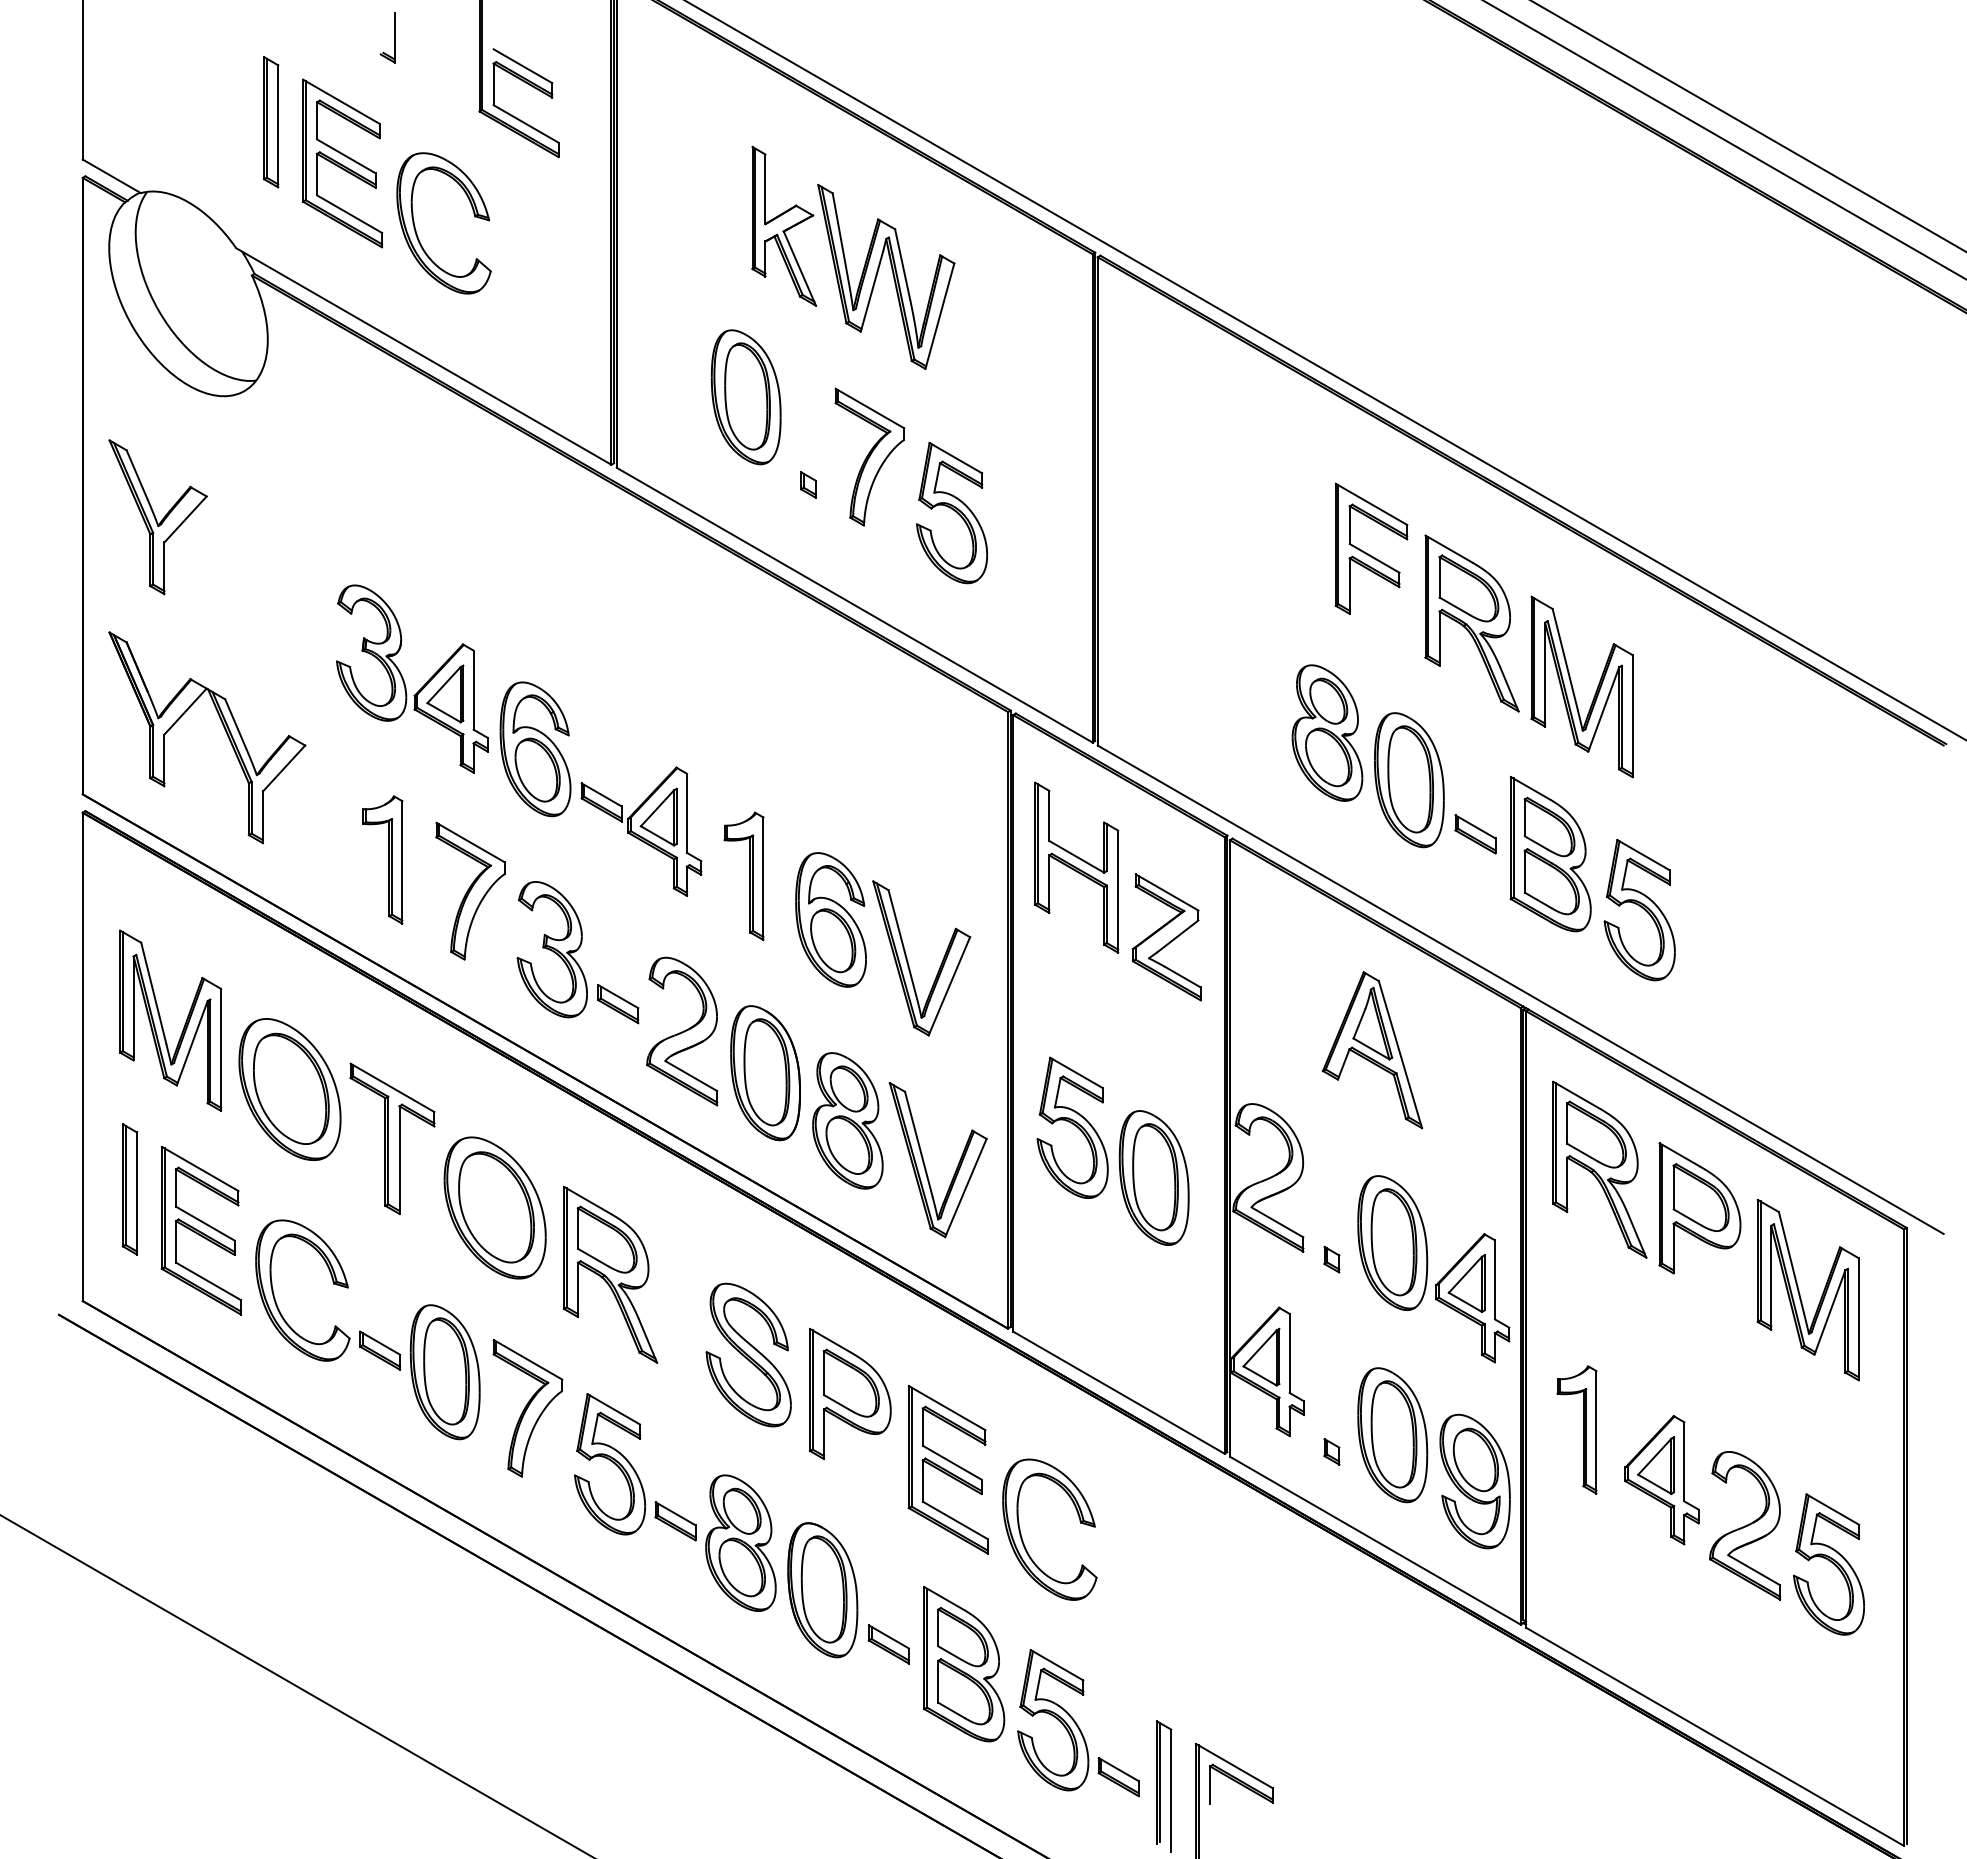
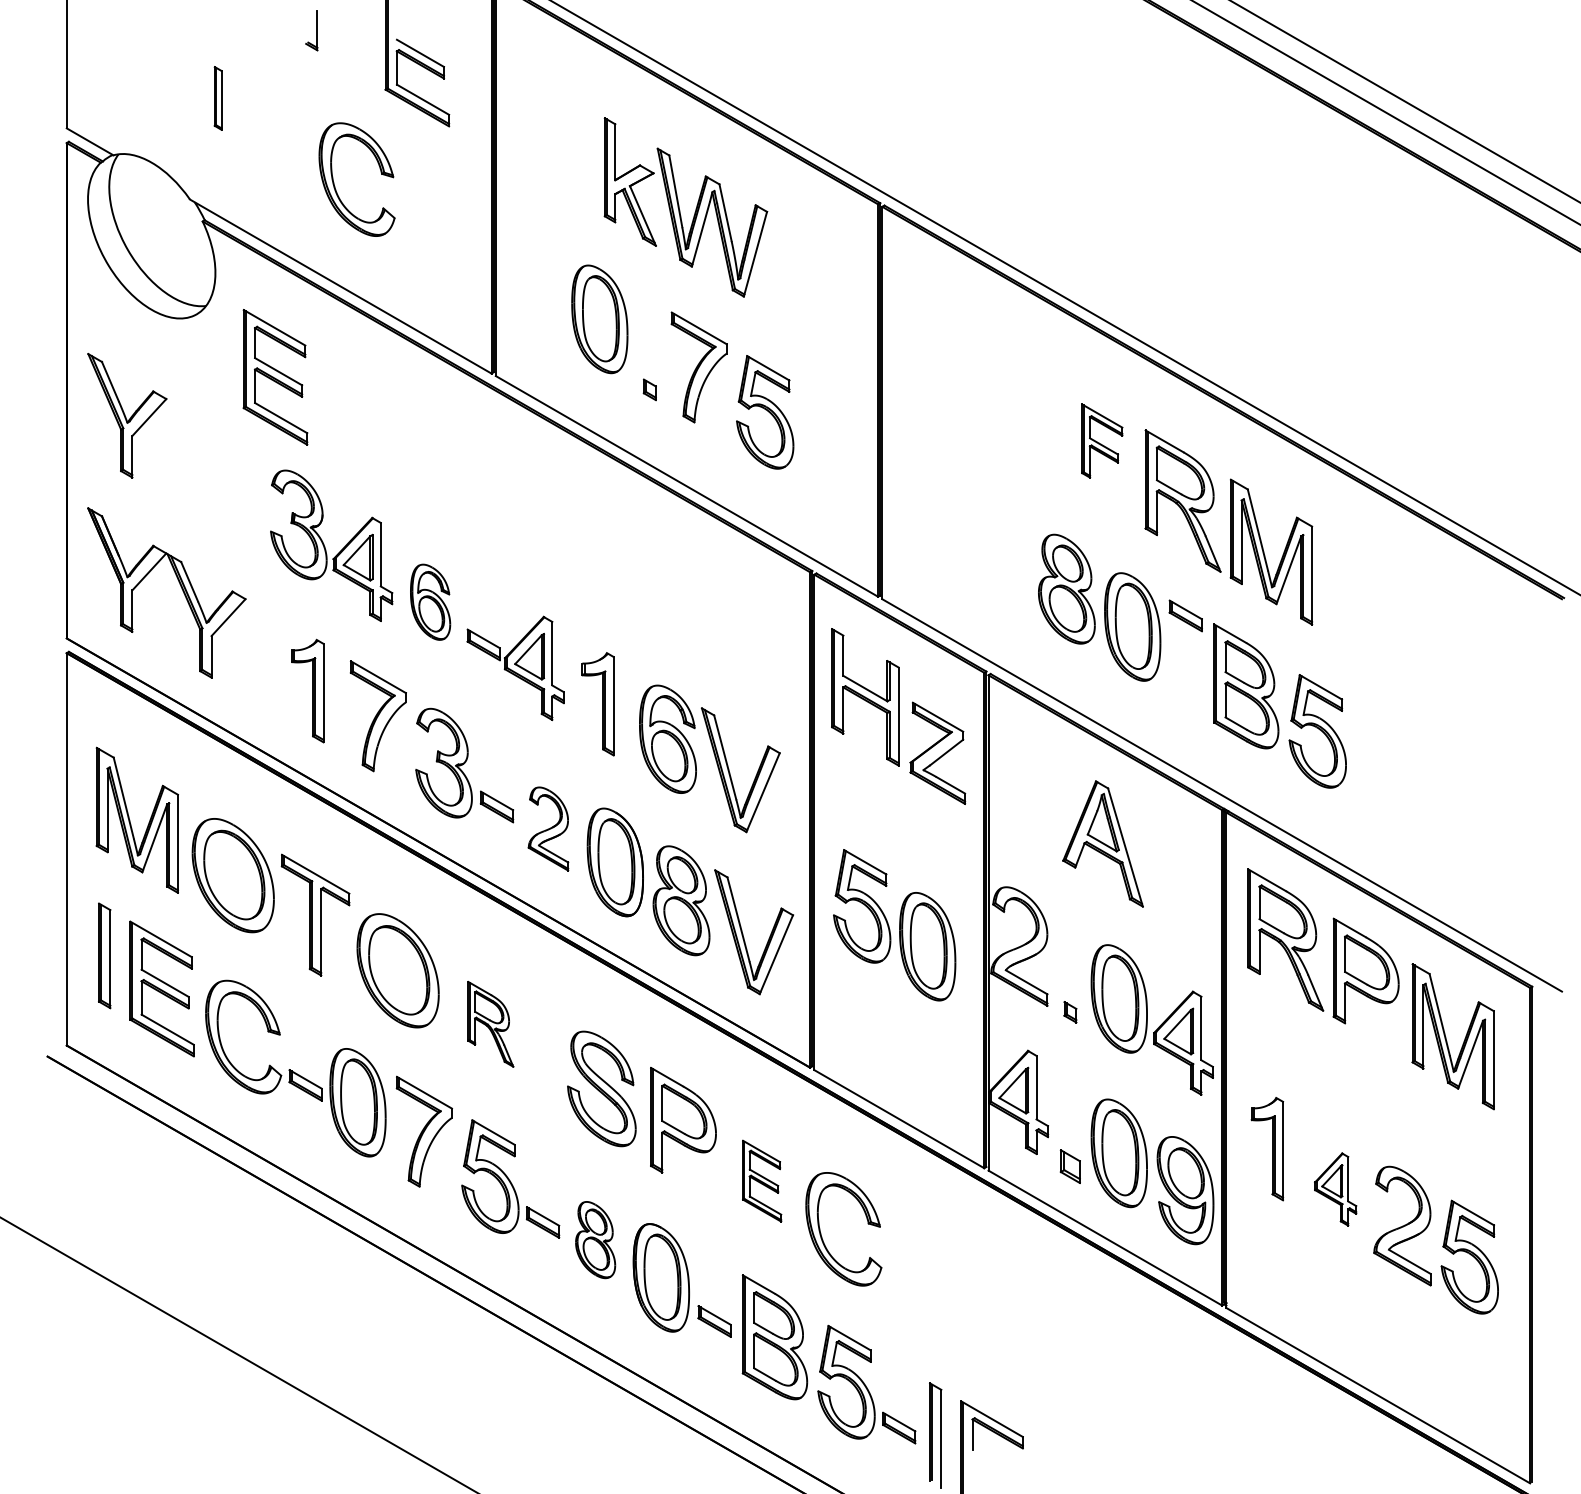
part: (271, 122) -> (218, 98), size x0.6
part: (342, 163) -> (275, 377), moved
part: (1371, 548) -> (1102, 440), size x0.7
part: (535, 749) -> (430, 602), size x0.7
part: (1475, 834) -> (1185, 616), moved
part: (682, 1031) -> (548, 828), size x0.7
part: (610, 1274) -> (490, 1024), size x0.6
part: (1331, 1451) -> (1070, 1166), size x1.6
part: (947, 1469) -> (761, 1180), size x0.6
part: (1661, 1480) -> (1335, 1189), size x0.7
part: (740, 1542) -> (595, 1239), size x0.7

